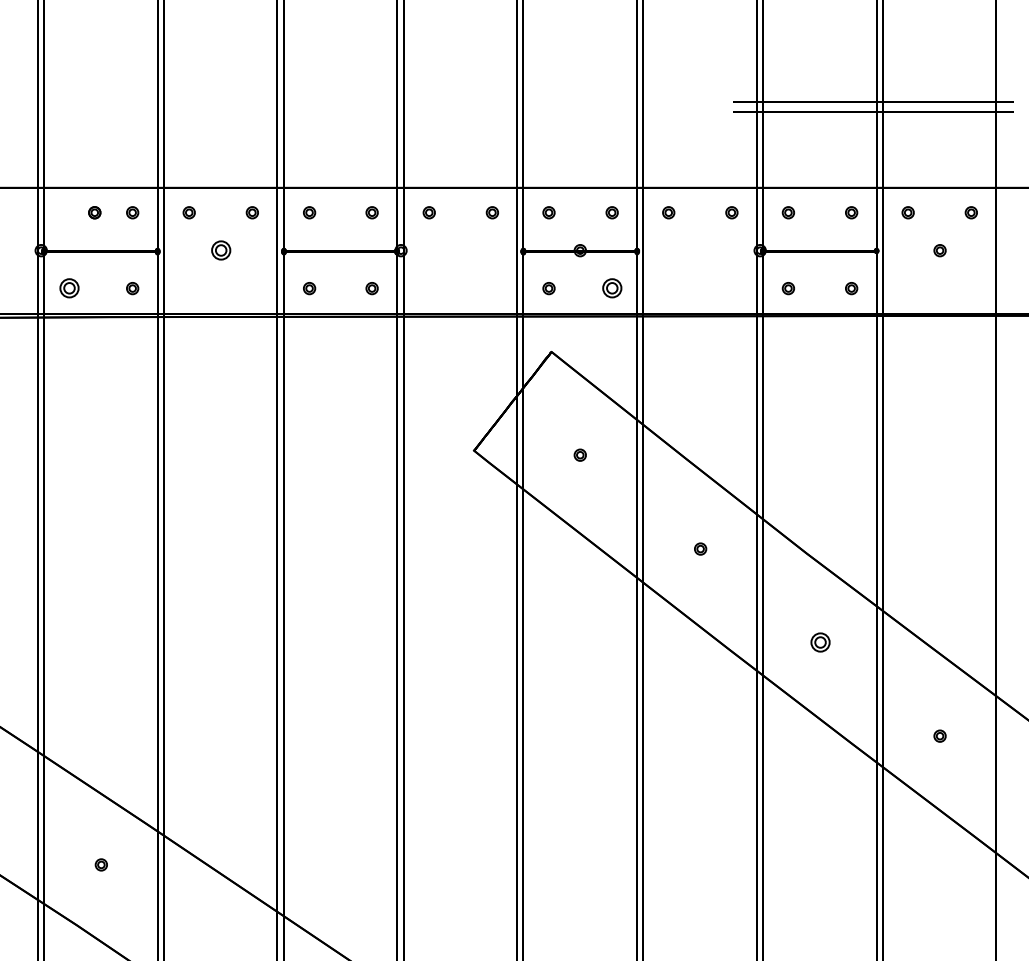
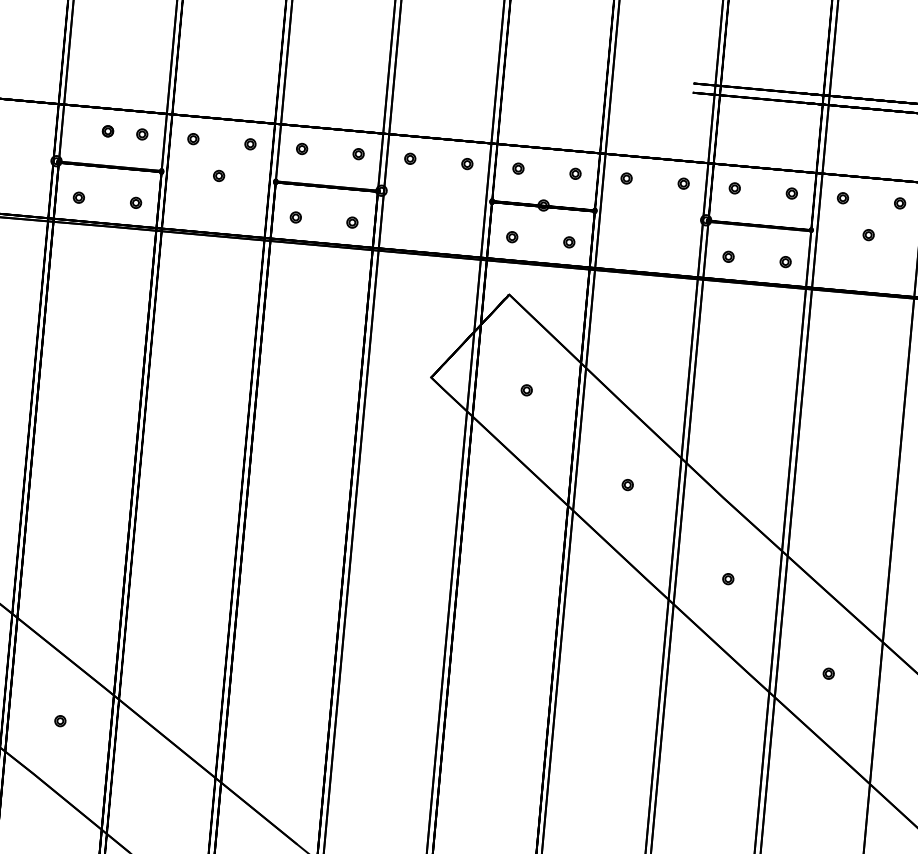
part: (220, 250) -> (218, 175), size x0.62
part: (69, 288) -> (78, 197), size x0.62
part: (611, 288) -> (568, 242), size x0.62
part: (819, 641) -> (727, 578), size x0.62

